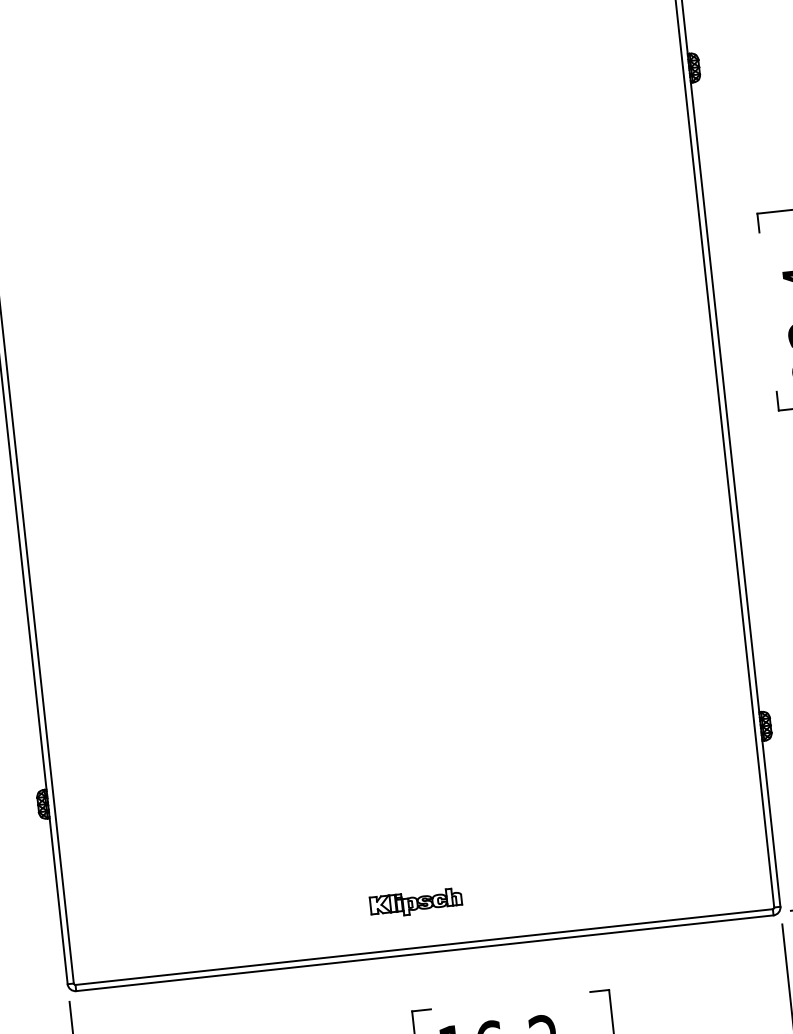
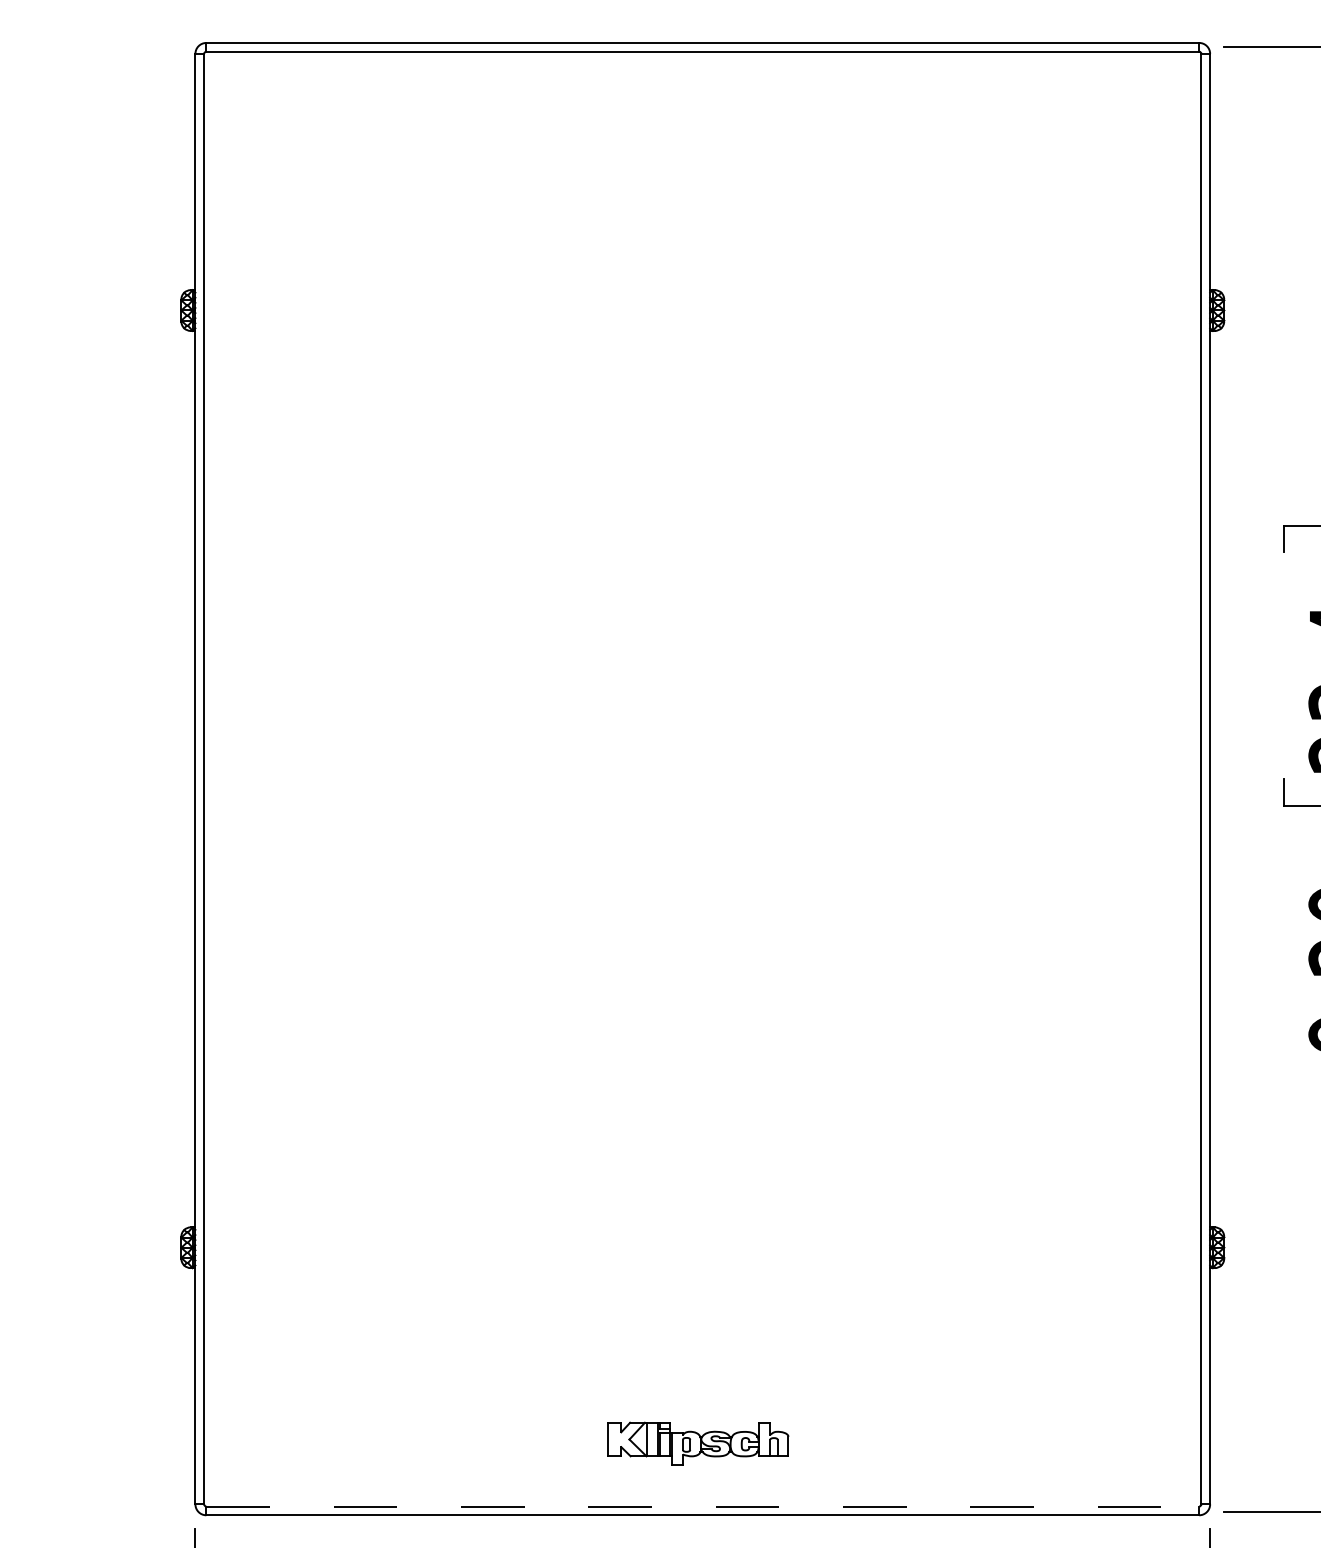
part: (416, 903) -> (698, 1443), size x1.4
line: (424, 946) -> (703, 1506), solid -> dashed

